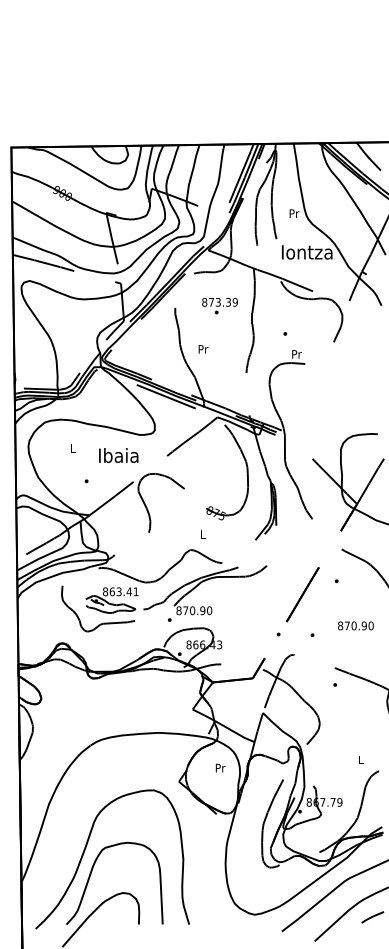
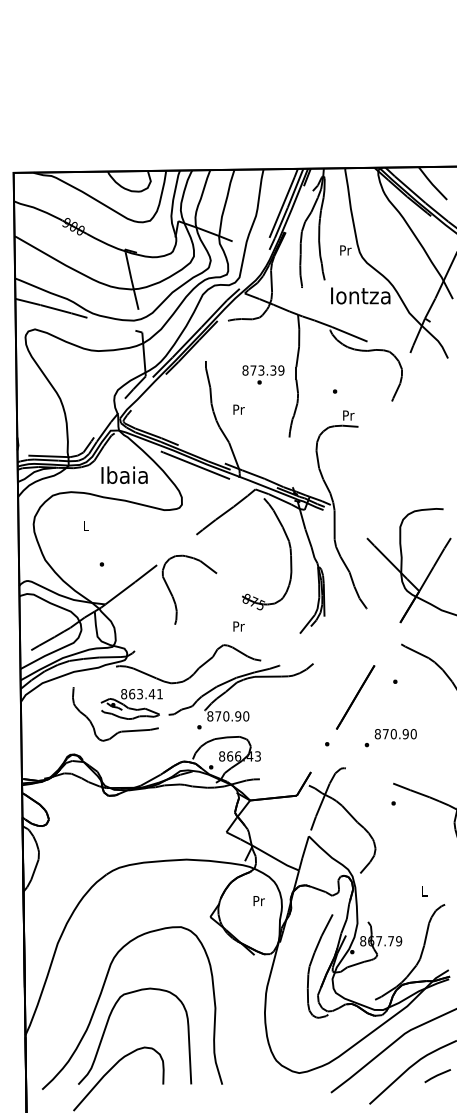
text: (220, 305) -> (263, 374), moved
text: (118, 454) -> (124, 474), moved
text: (203, 534) -> (238, 626), L -> Pr
text: (355, 626) -> (395, 734), moved

